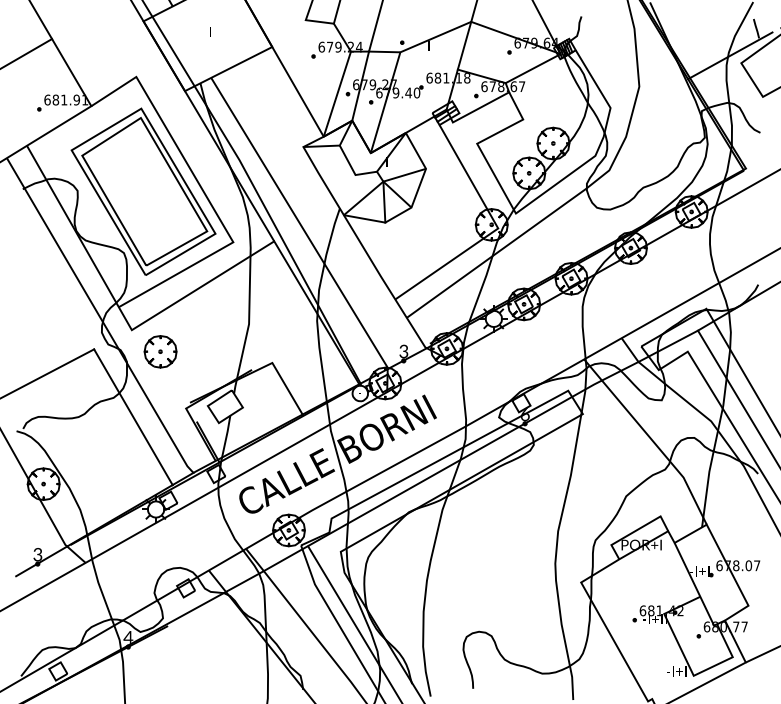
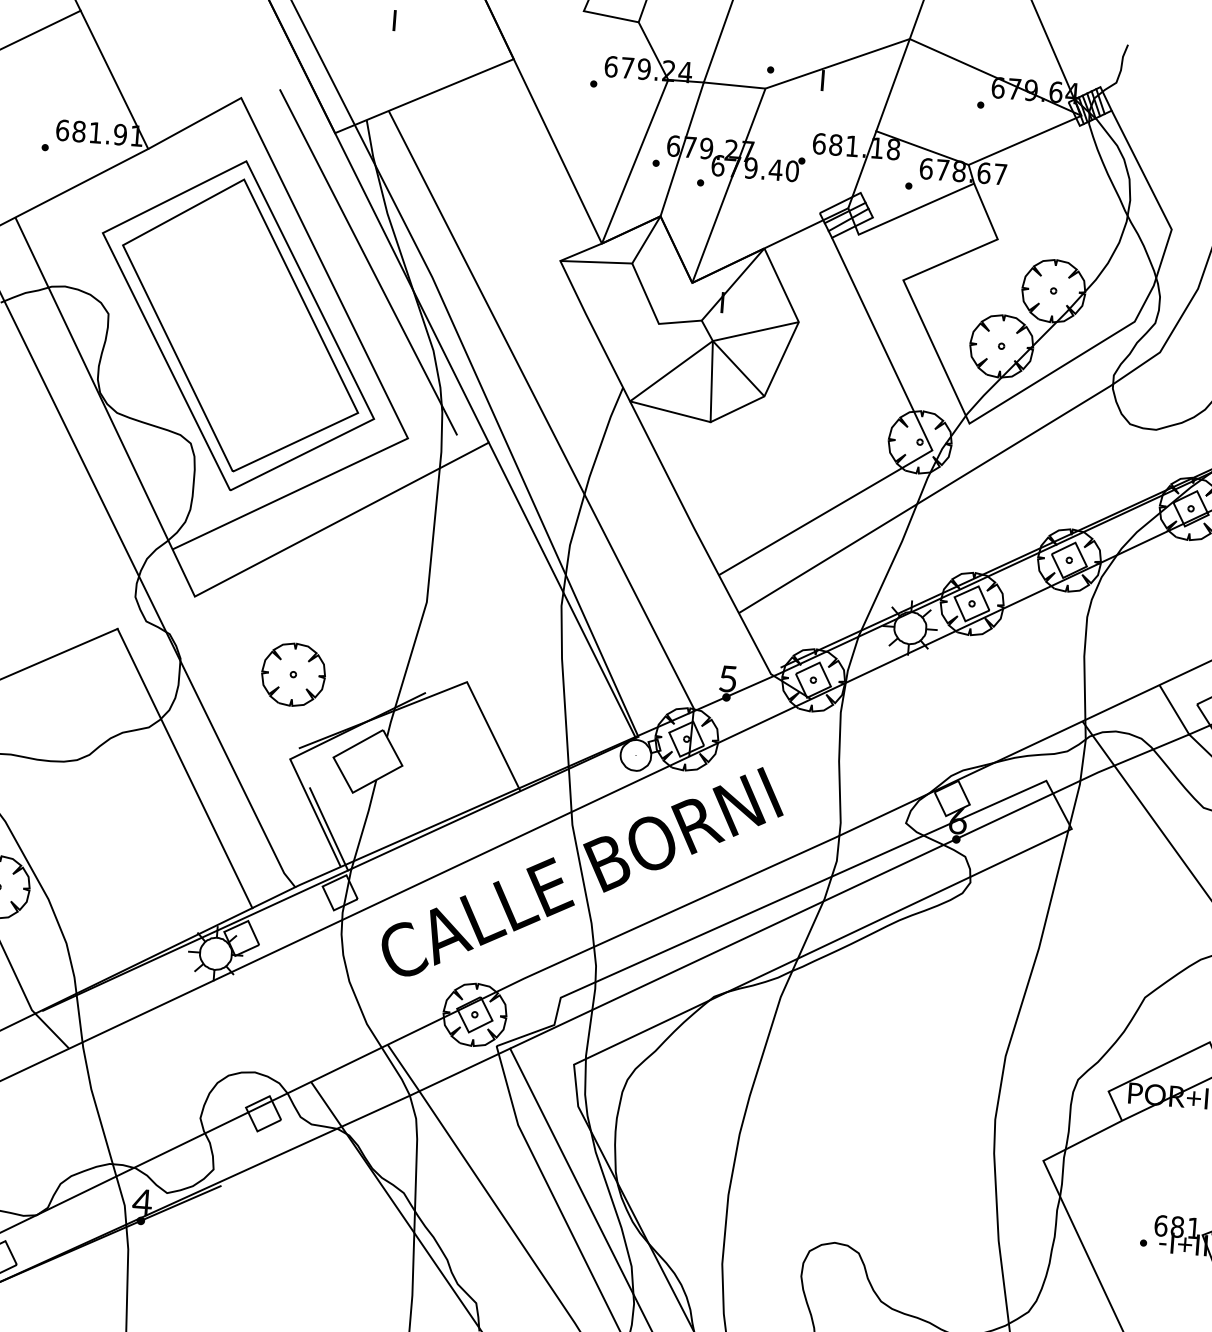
line: (206, 154) -> (368, 261), added
text: (403, 350) -> (727, 676), 3 -> 5
part: (160, 351) -> (293, 674), moved

